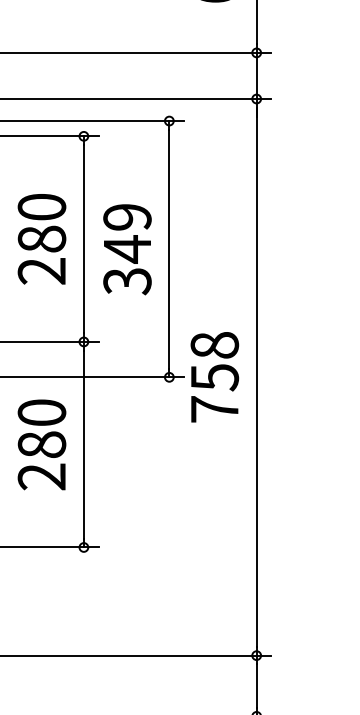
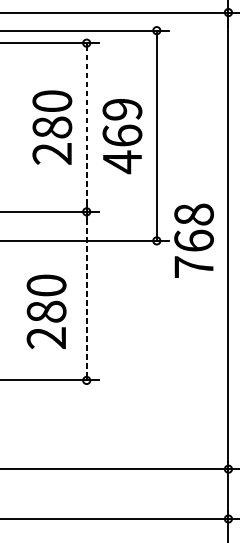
line: (83, 239) -> (86, 127), solid -> dashed
text: (127, 265) -> (122, 149), 349 -> 469
text: (214, 377) -> (193, 241), 758 -> 768
text: (41, 444) -> (46, 311), moved
line: (83, 444) -> (86, 295), solid -> dashed

